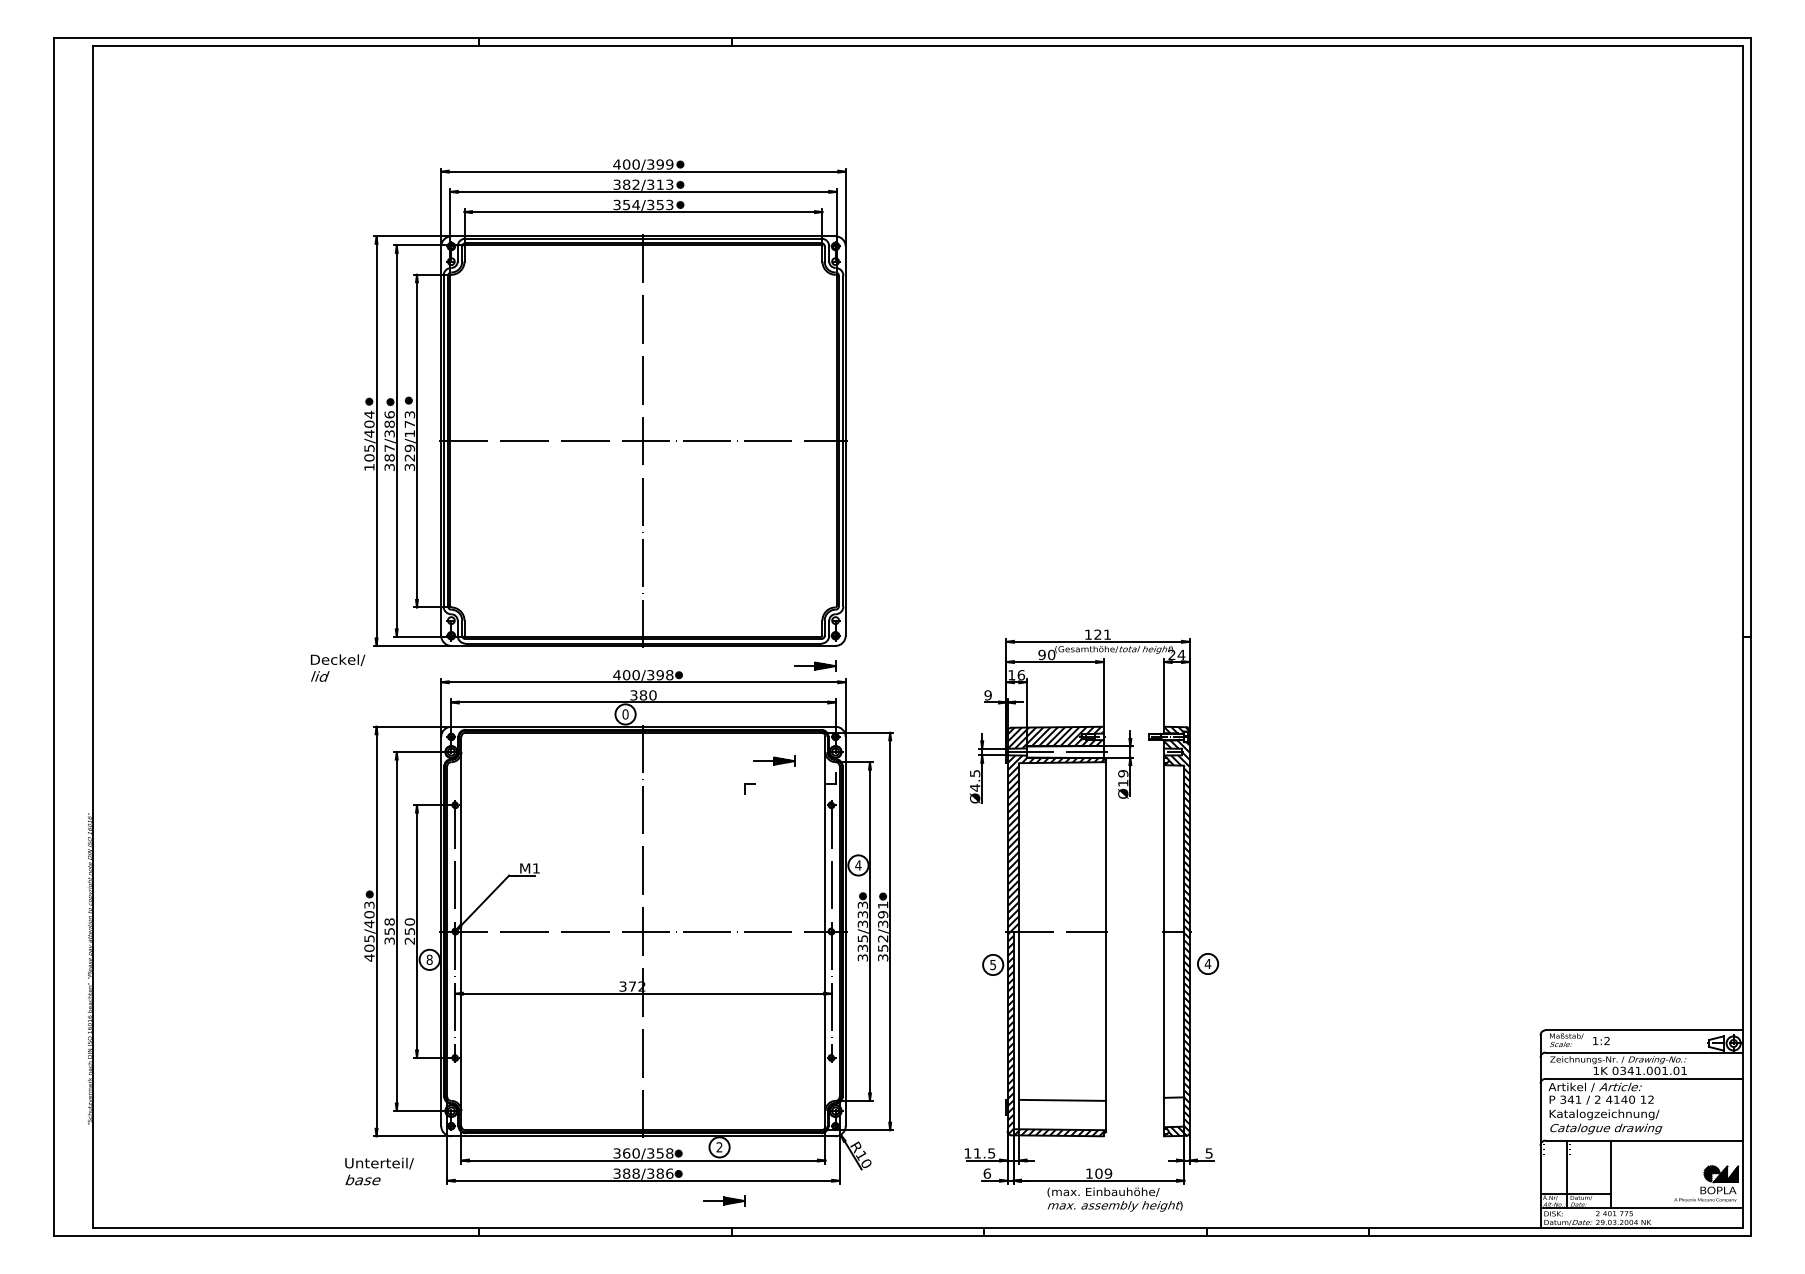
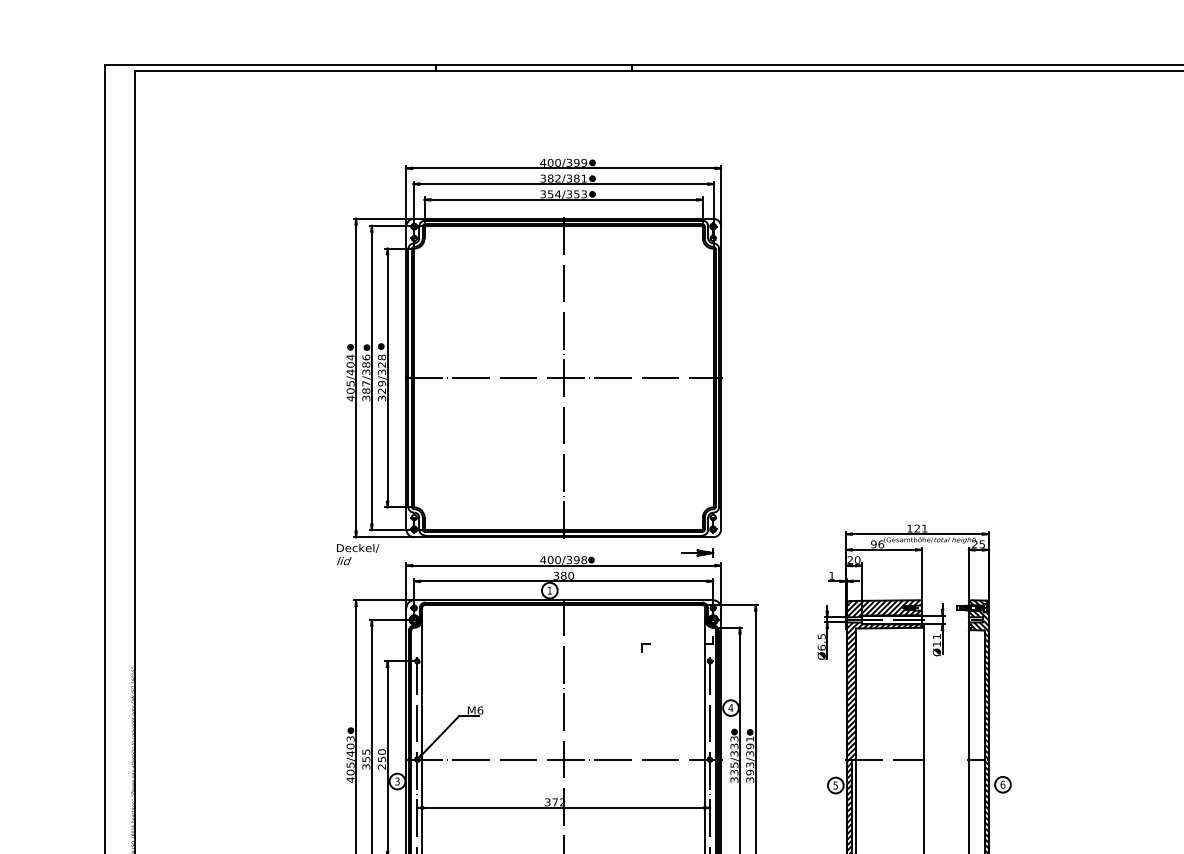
text: (664, 184) -> (580, 178), 382/313 -> 382/381
text: (409, 424) -> (381, 365), 329/173 -> 329/328
text: (369, 467) -> (350, 398), 105/404 -> 405/404
text: (1051, 654) -> (881, 544), 90 -> 96
text: (1181, 655) -> (982, 544), 24 -> 25
text: (338, 667) -> (358, 554), moved
text: (1016, 675) -> (853, 560), 16 -> 20
text: (987, 695) -> (831, 575), 9 -> 1
text: (625, 714) -> (549, 590), 0 -> 1
part: (774, 760) -> (665, 626), removed
text: (1123, 773) -> (937, 636), Ø19 -> Ø11
text: (975, 787) -> (822, 647), Ø4.5 -> Ø6.5
text: (536, 868) -> (480, 710), M1 -> M6
text: (389, 921) -> (366, 751), 358 -> 355
text: (883, 943) -> (750, 768), 352/391 -> 393/391
text: (429, 959) -> (397, 781), 8 -> 3
text: (1207, 963) -> (1002, 784), 4 -> 6

